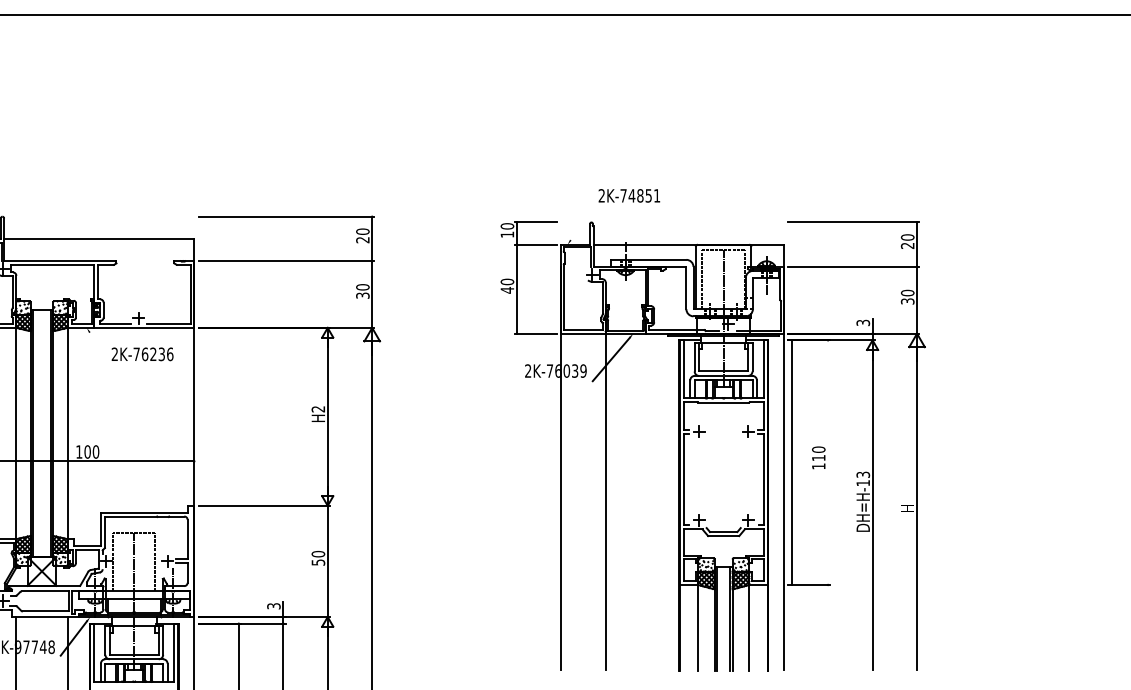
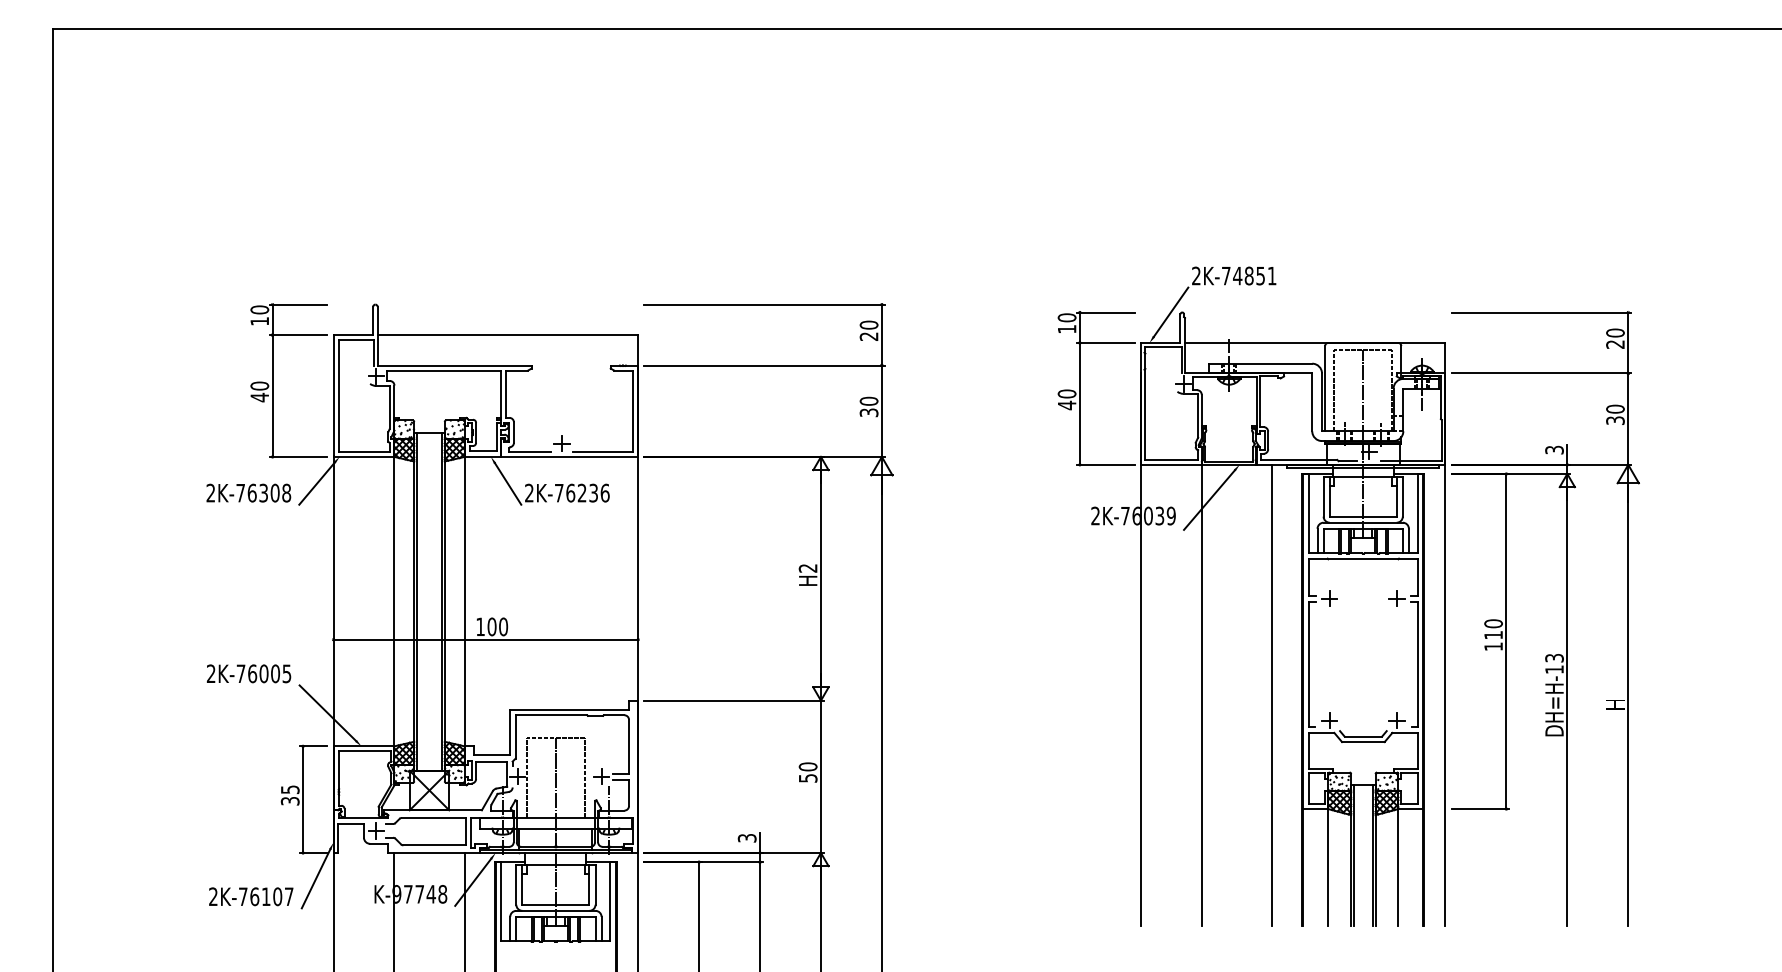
line: (582, 221) -> (1170, 311), added
line: (99, 347) -> (508, 483), added
line: (792, 462) -> (1506, 641), moved
line: (656, 502) -> (1271, 695), added

